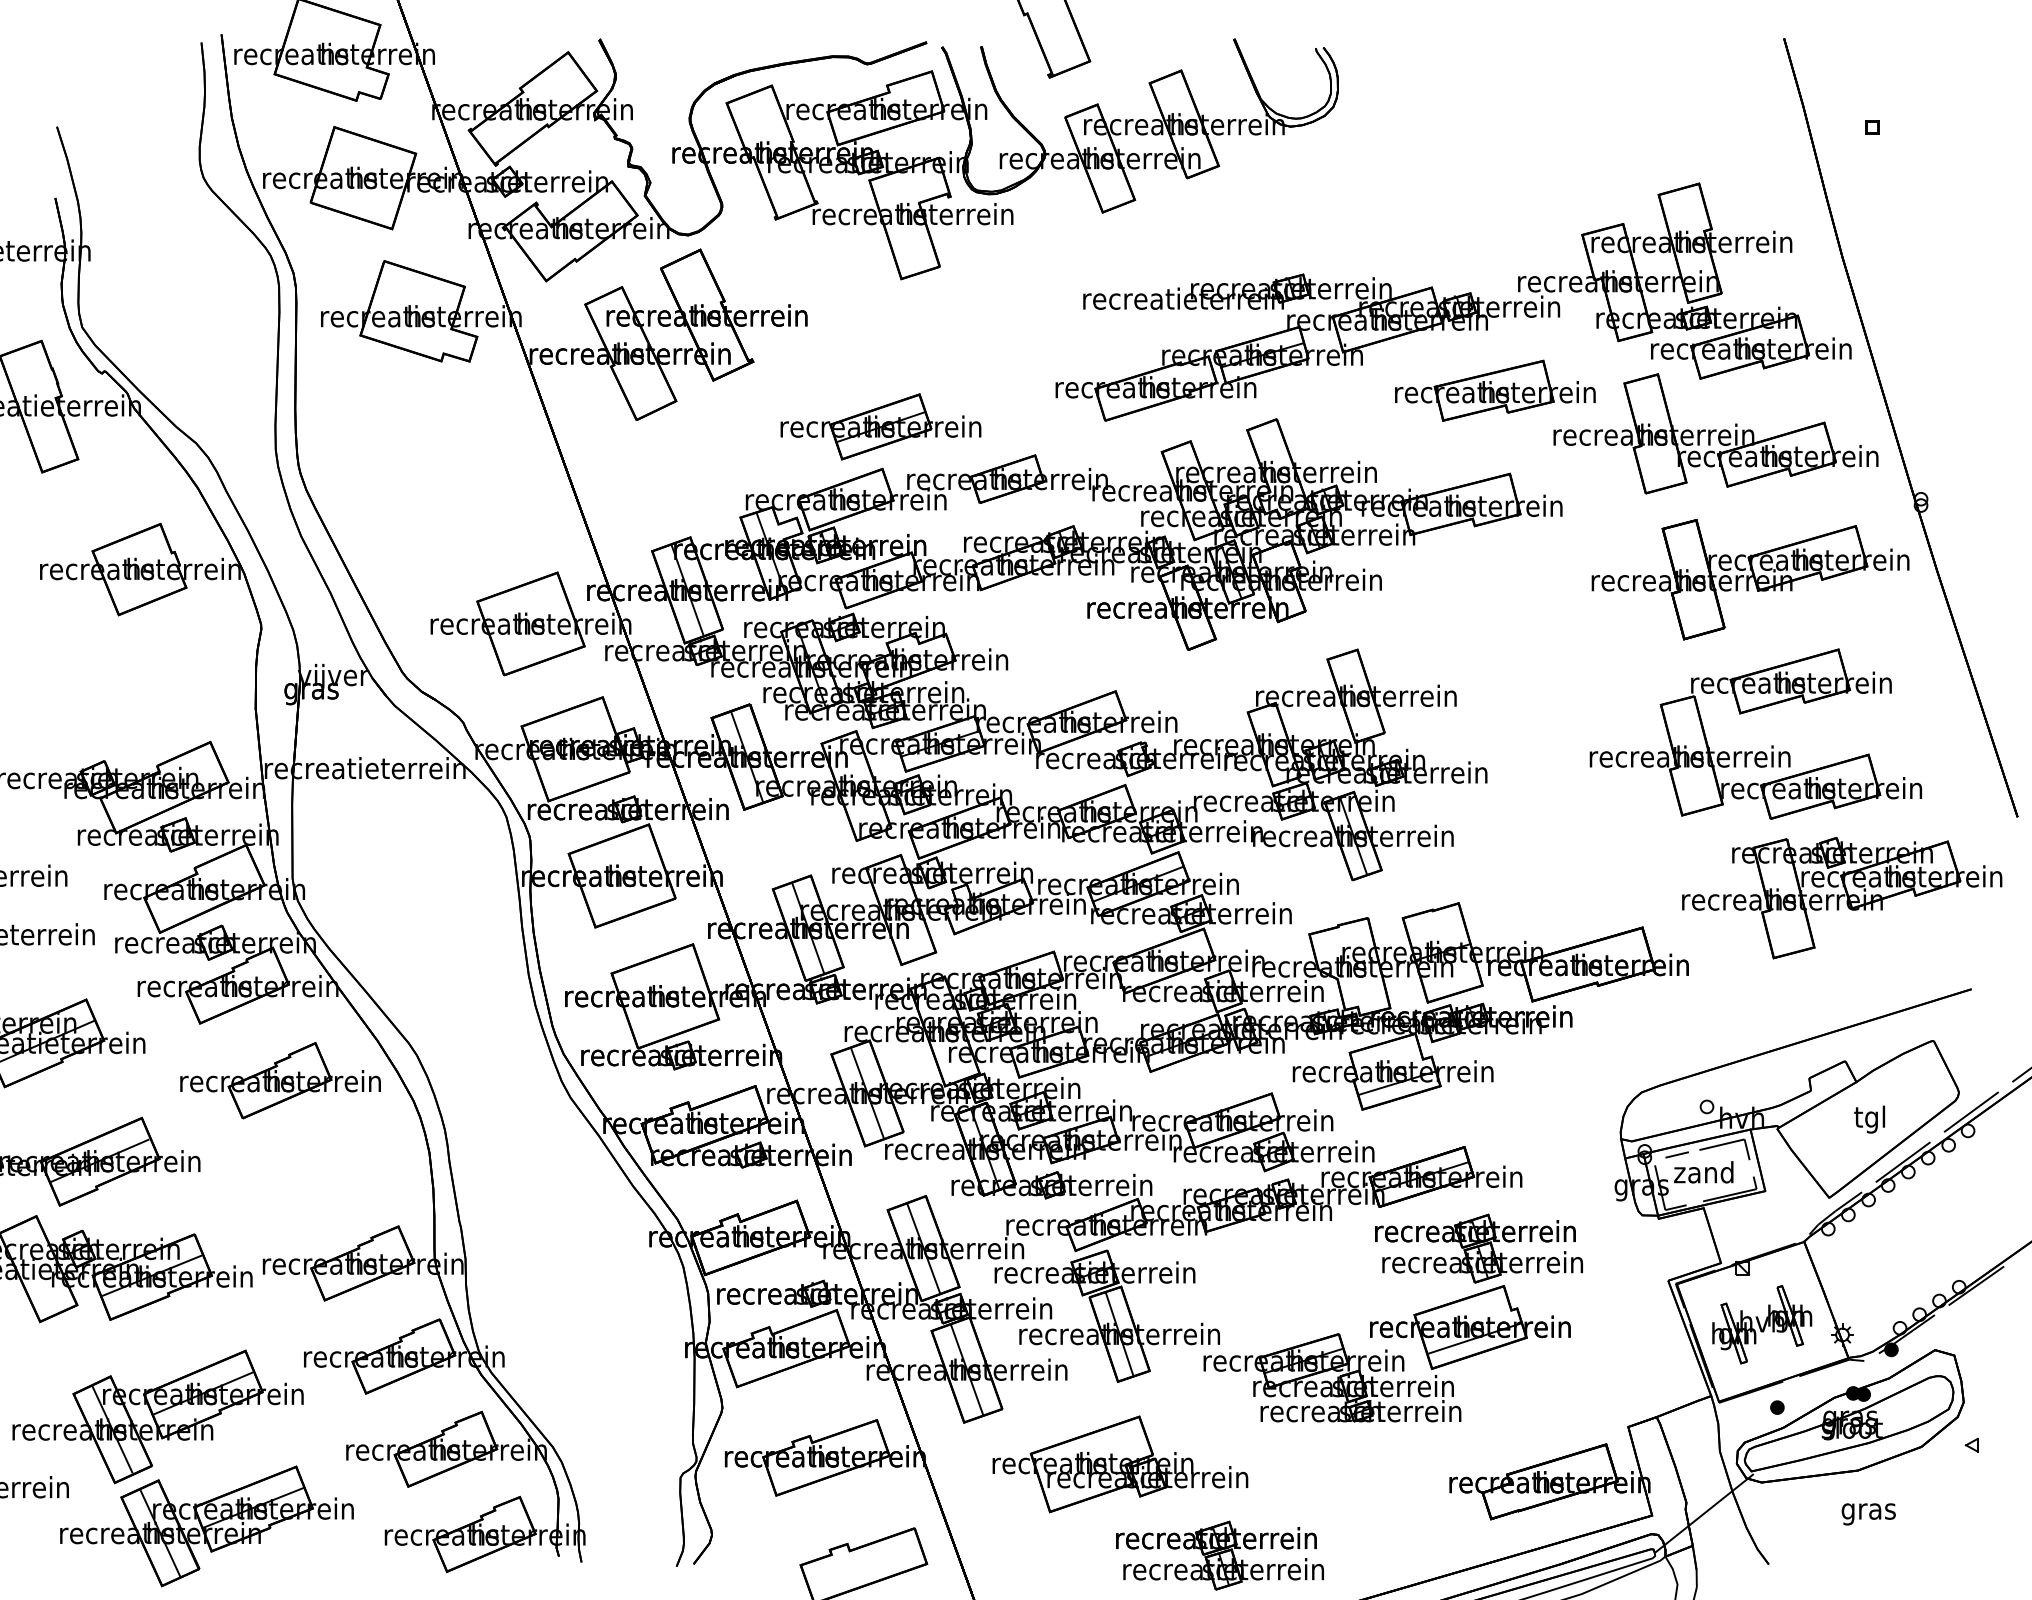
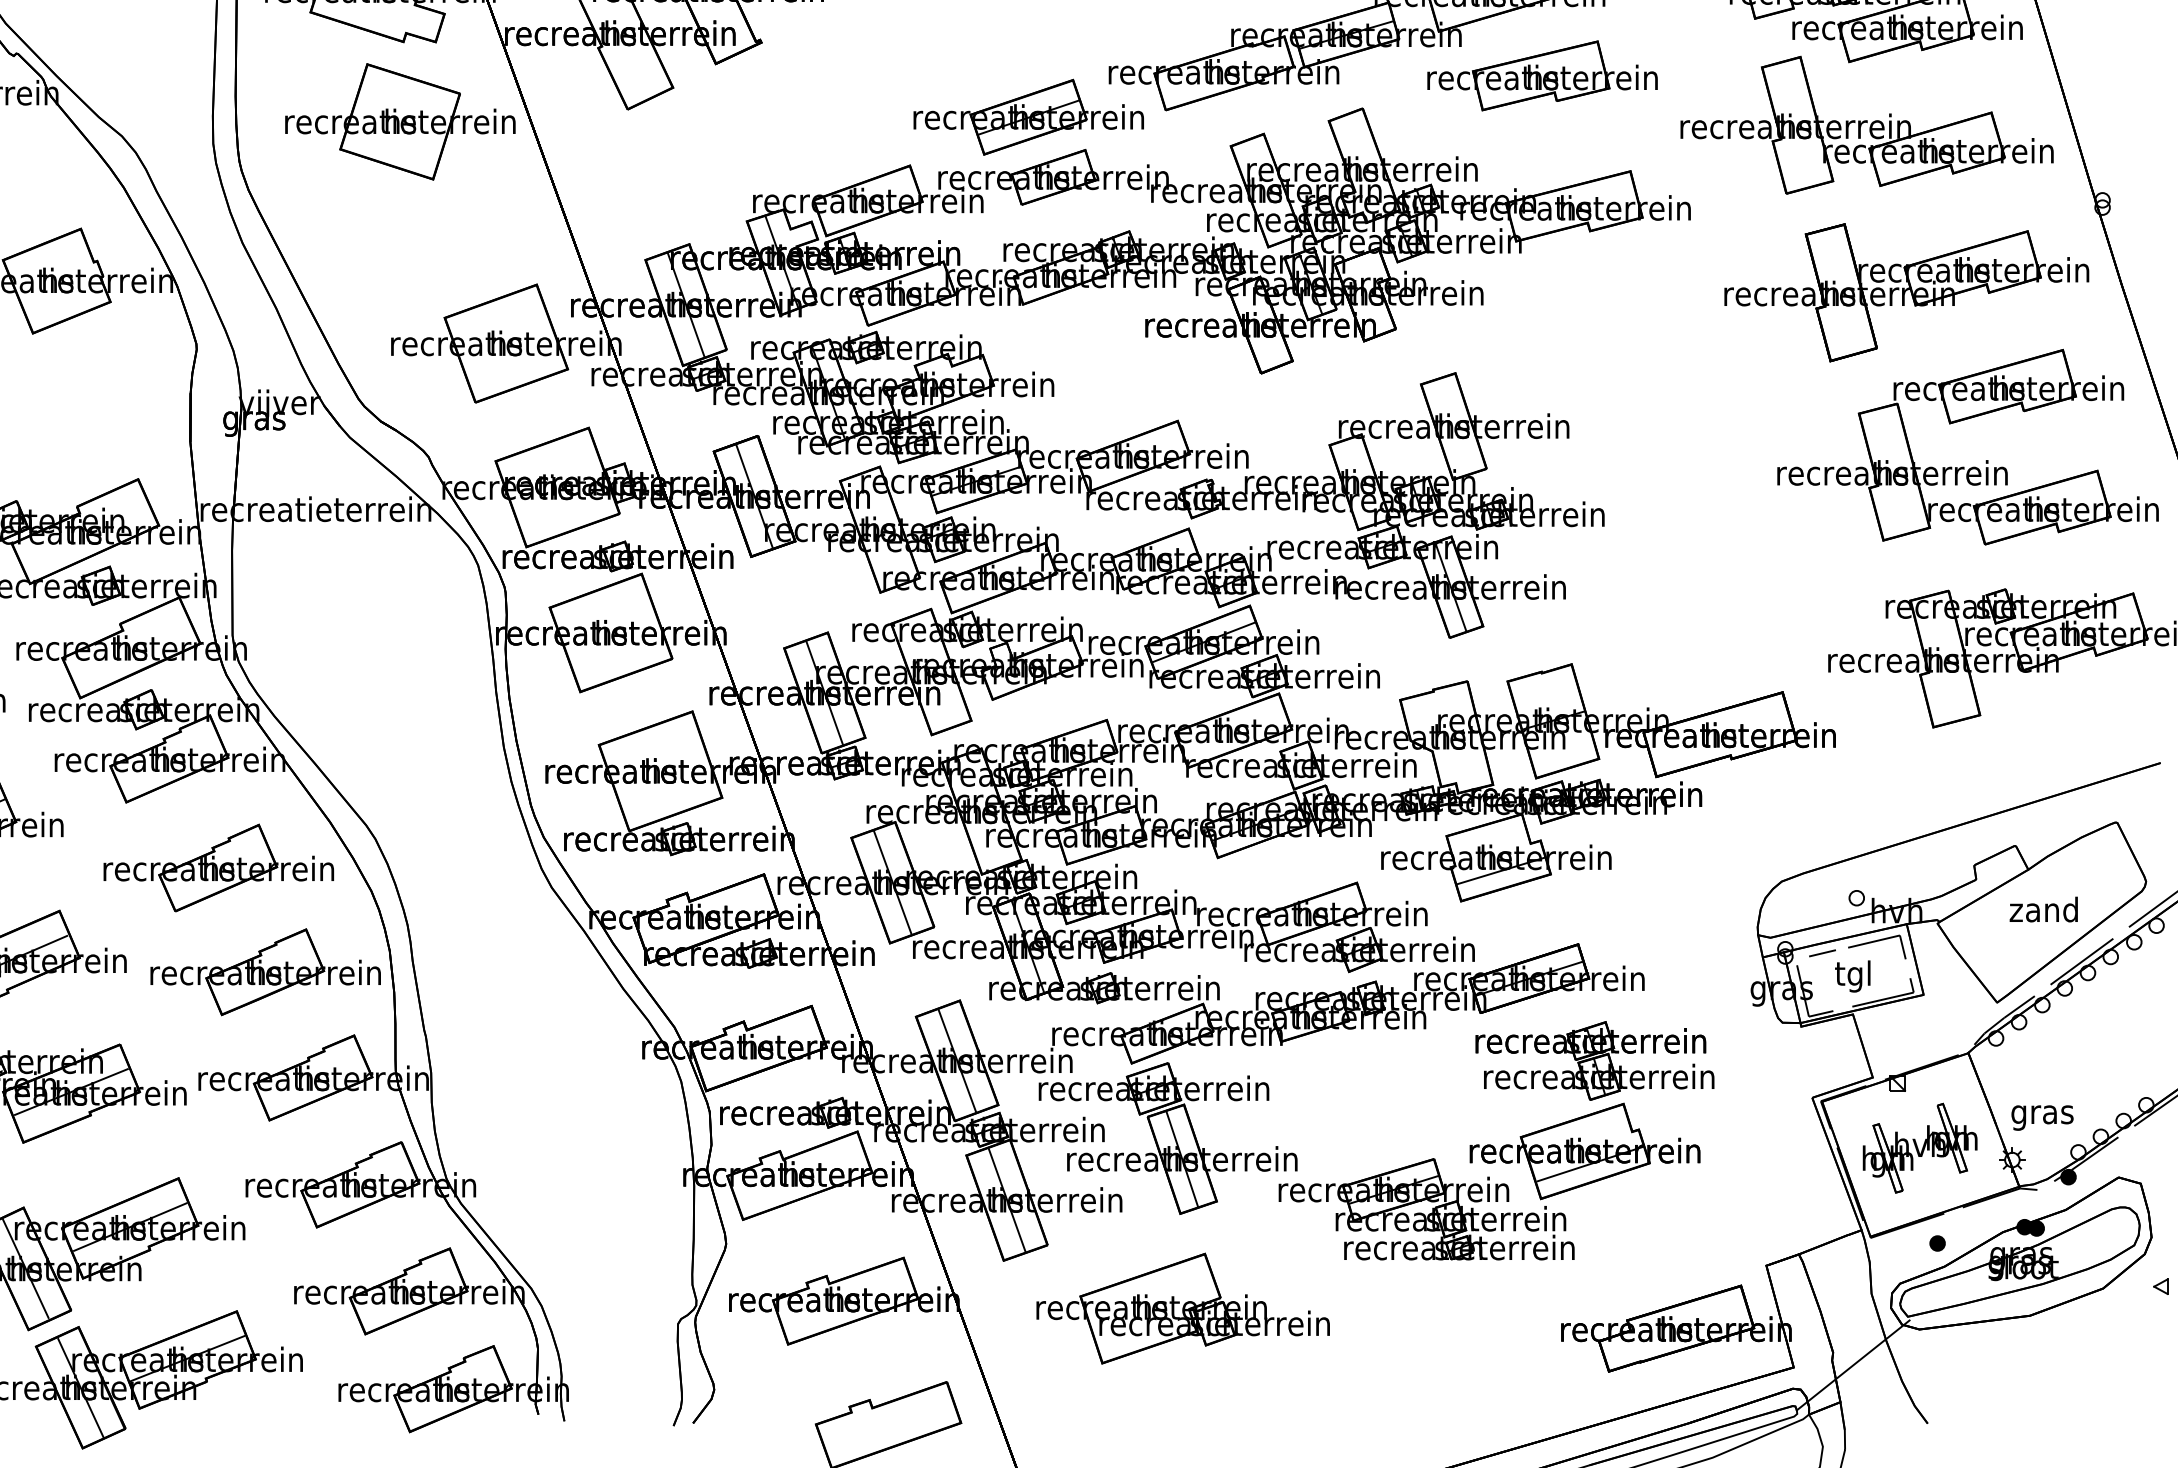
part: (1495, 390) -> (1542, 75), moved
part: (880, 426) -> (1028, 116), moved
part: (438, 430) -> (400, 121), added
part: (1752, 751) -> (1964, 467), moved
text: (1869, 1119) -> (2043, 912), tgl -> zand
part: (321, 1171) -> (265, 972), added
text: (1703, 1175) -> (1852, 976), zand -> tgl
text: (1868, 1514) -> (2042, 1118), moved
part: (1219, 1555) -> (1296, 1413), removed

